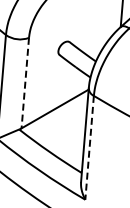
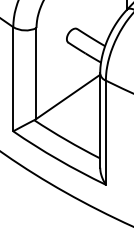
line: (25, 83) -> (36, 73), dashed -> solid
line: (89, 148) -> (105, 133), dashed -> solid

